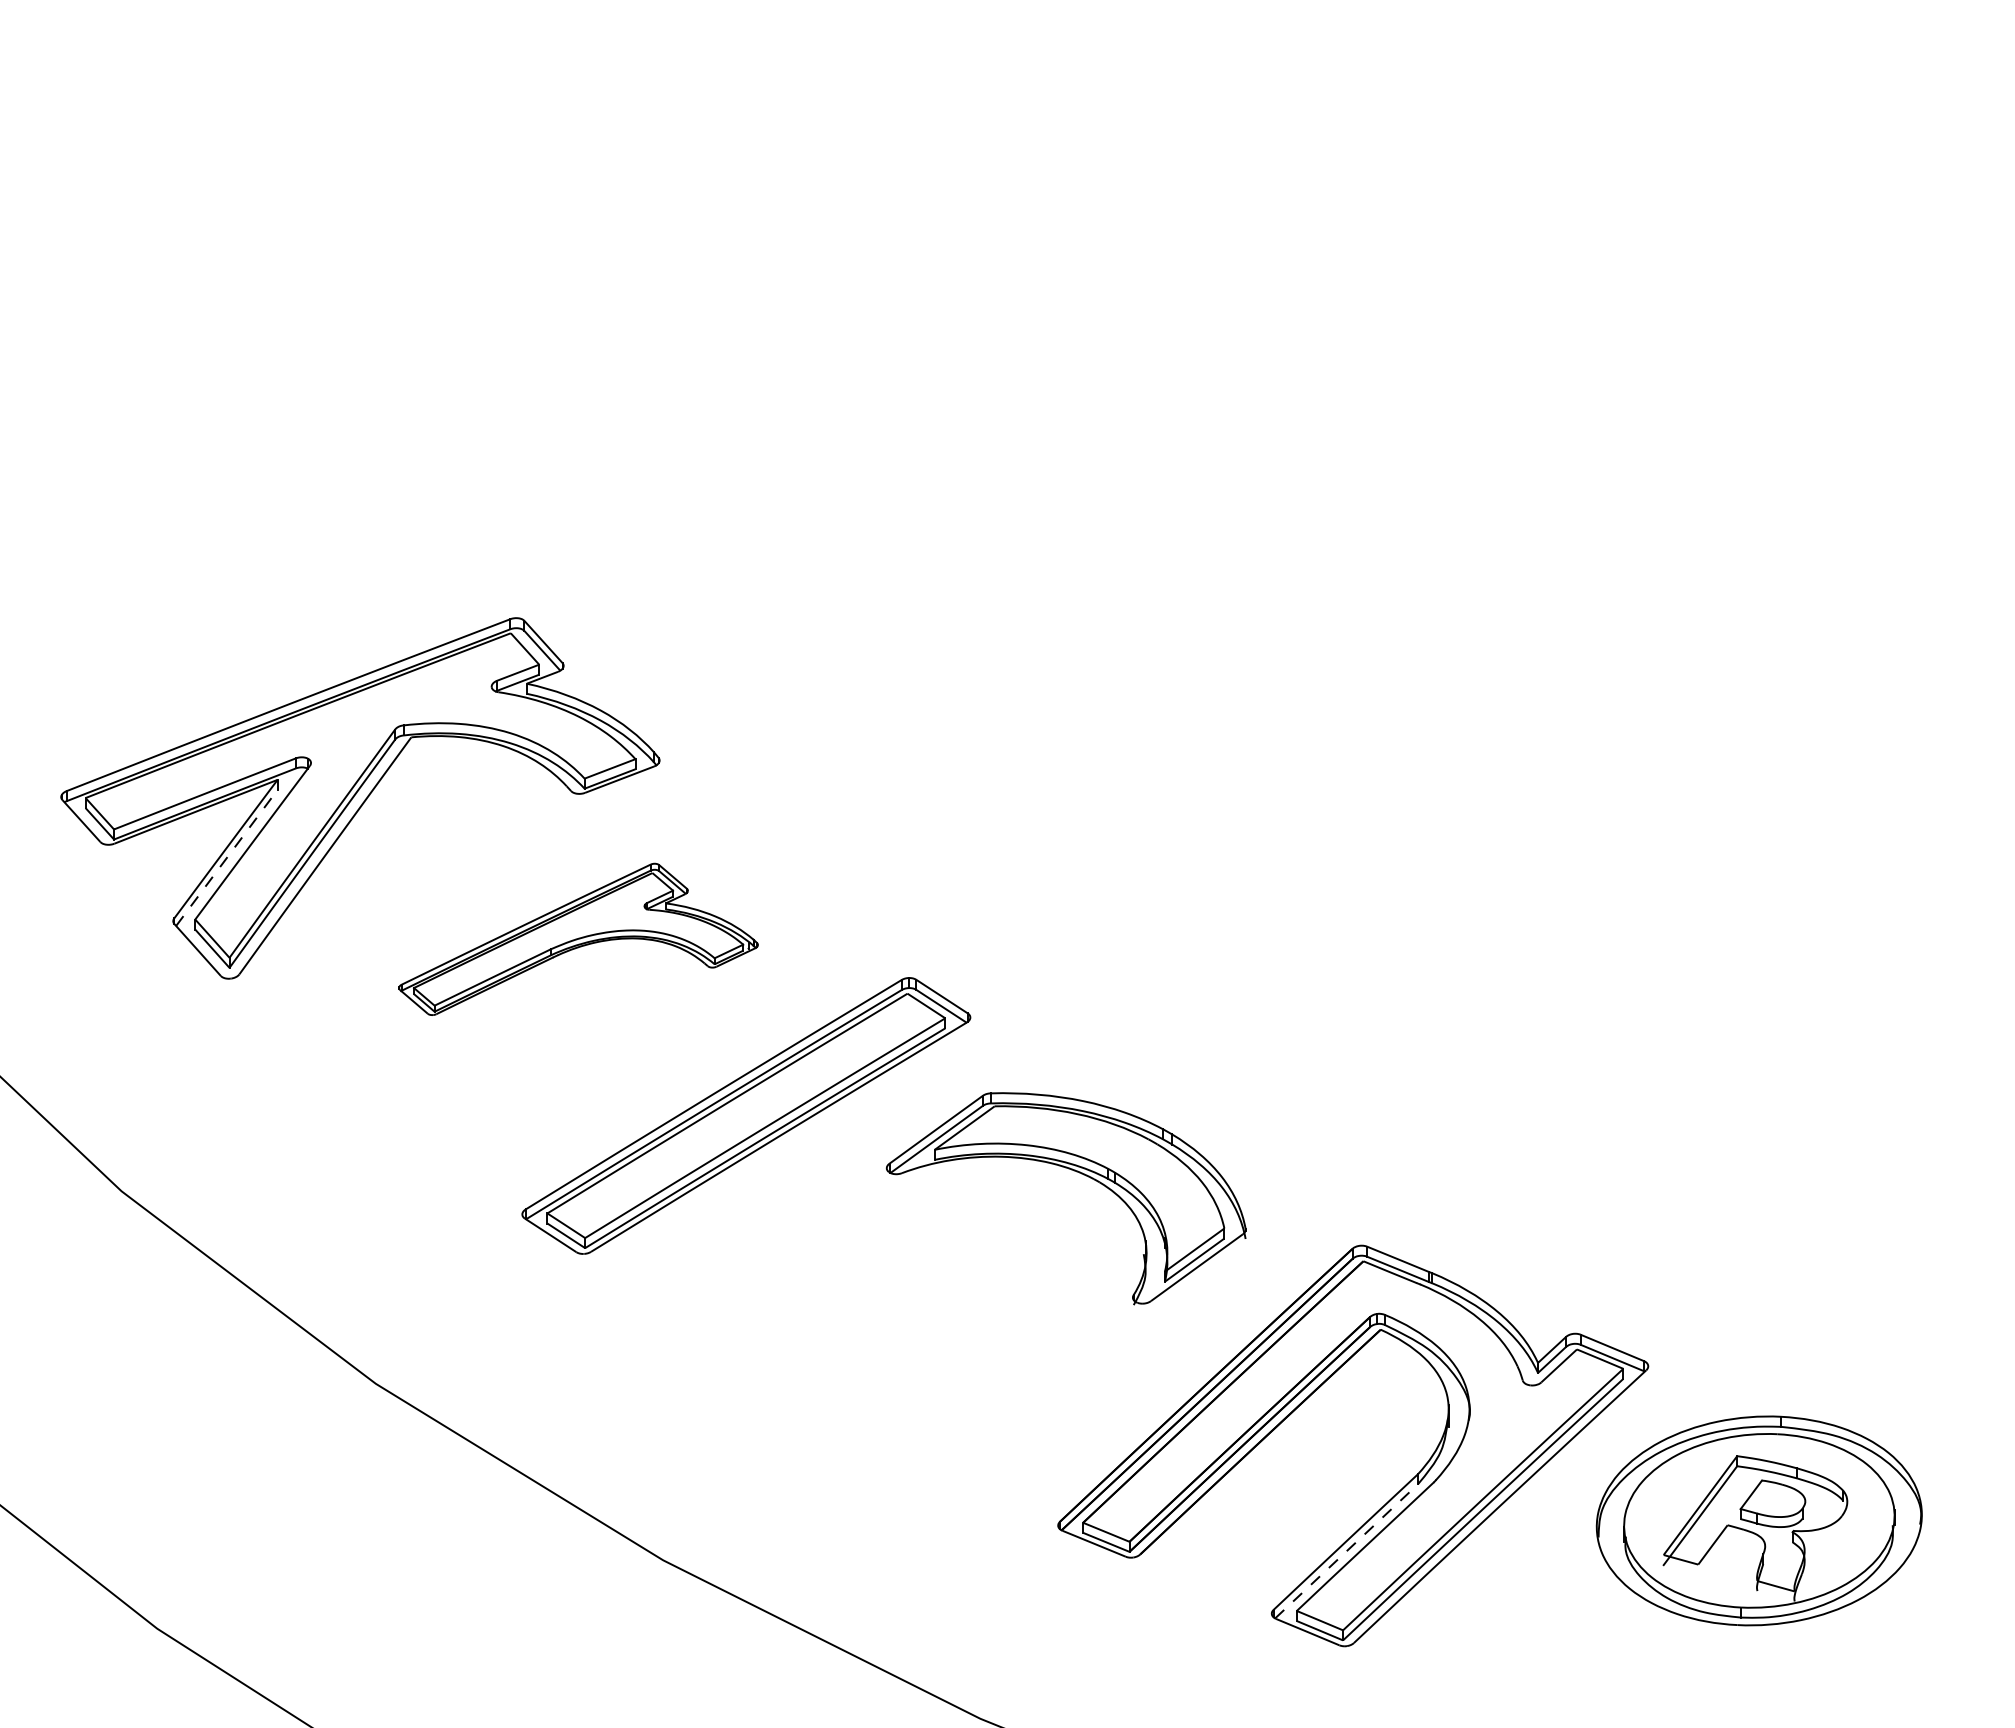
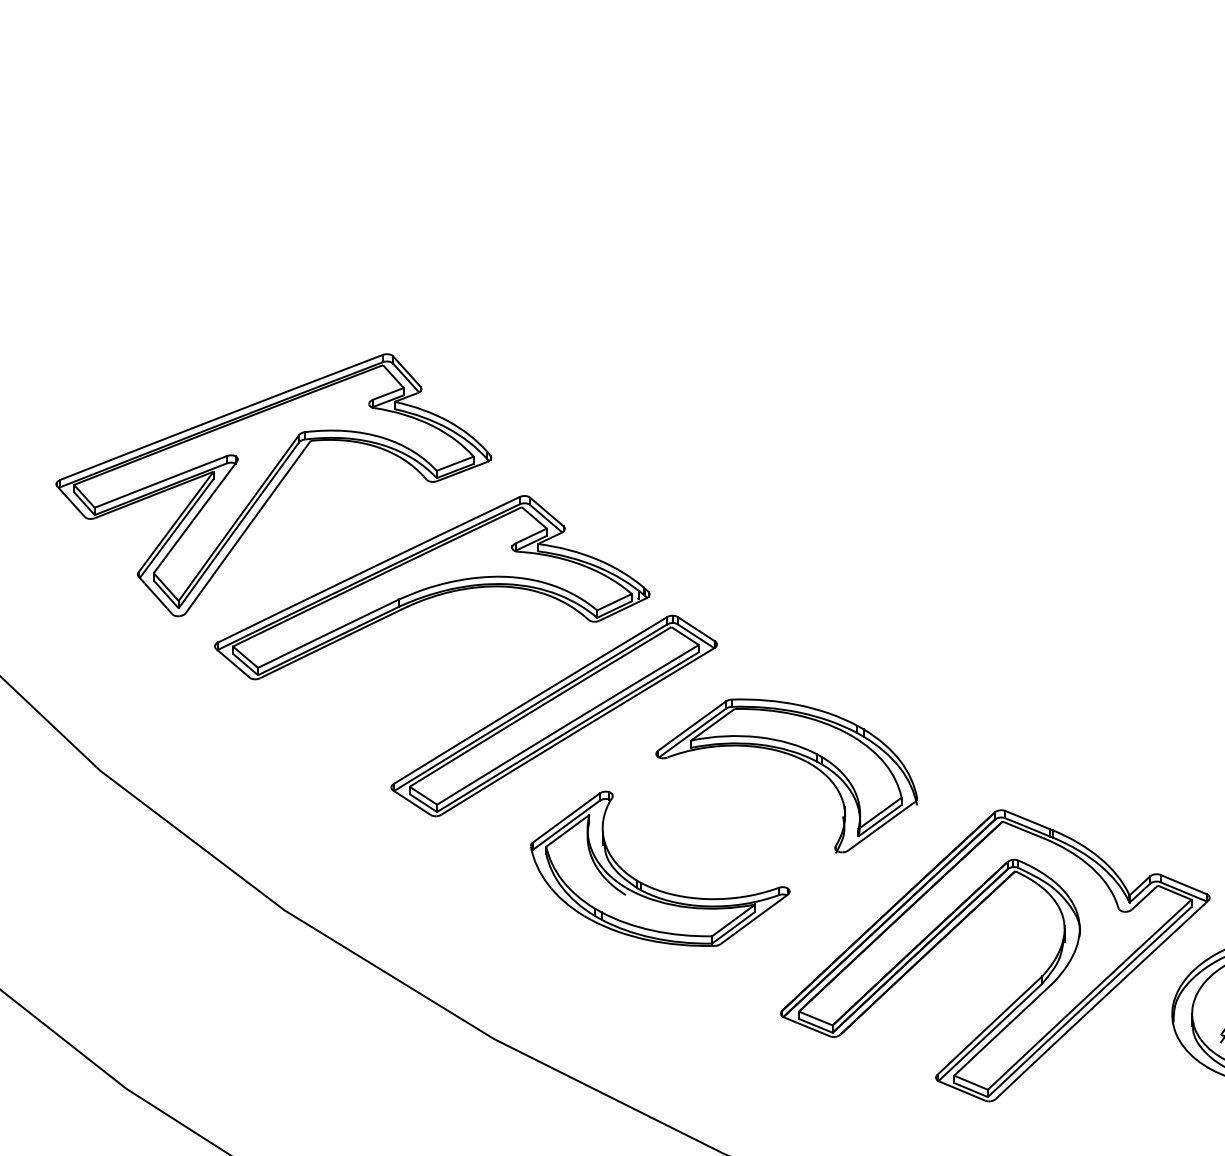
line: (226, 857) -> (176, 528), dashed -> solid
part: (578, 939) -> (432, 587), size x1.67
part: (883, 1352) -> (653, 887), added
line: (1346, 1551) -> (990, 1032), dashed -> solid

